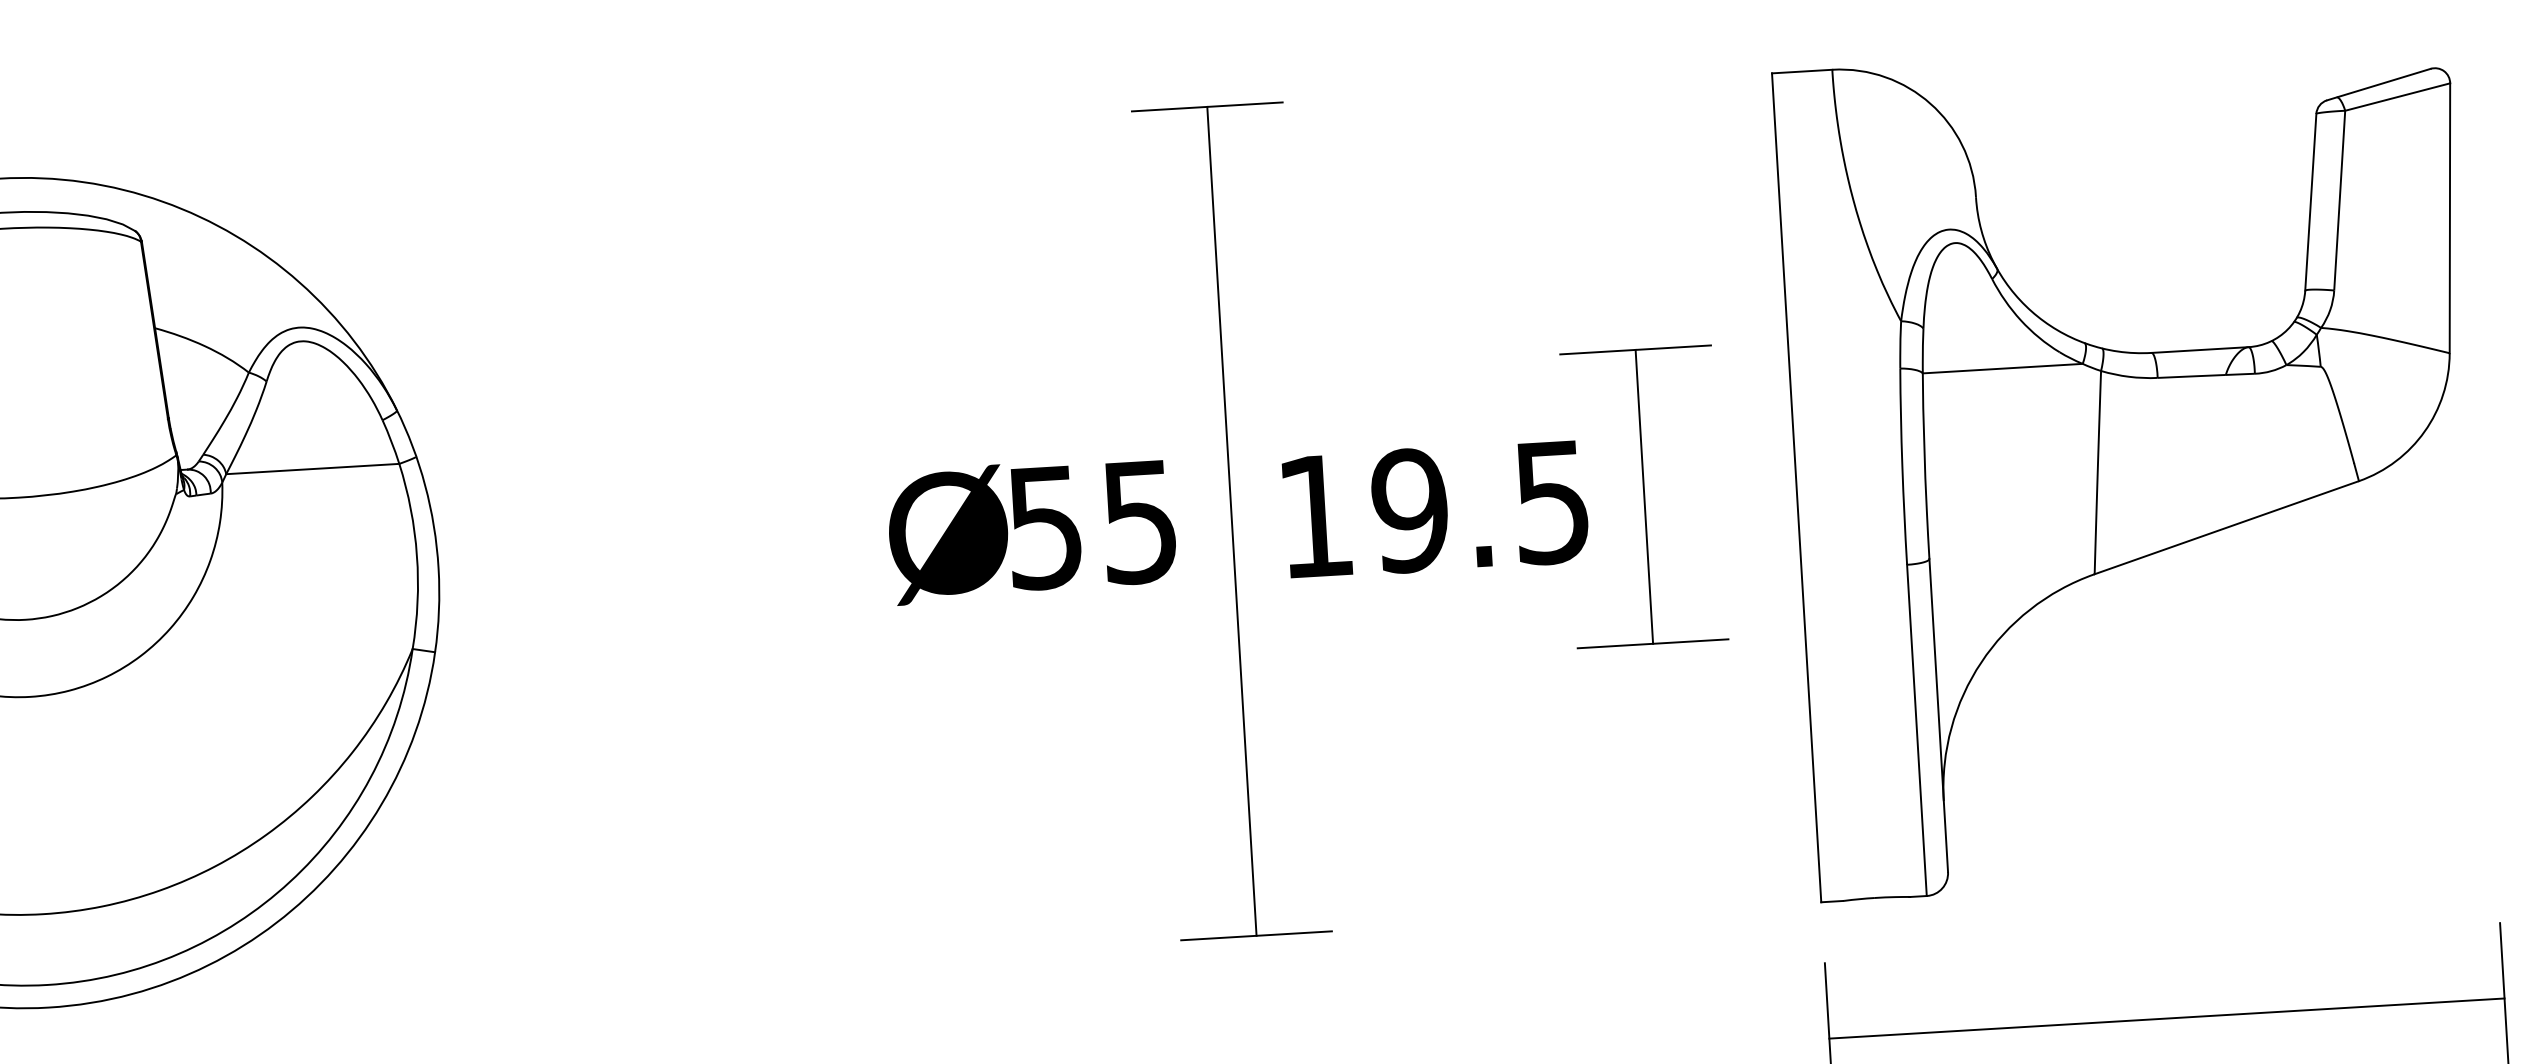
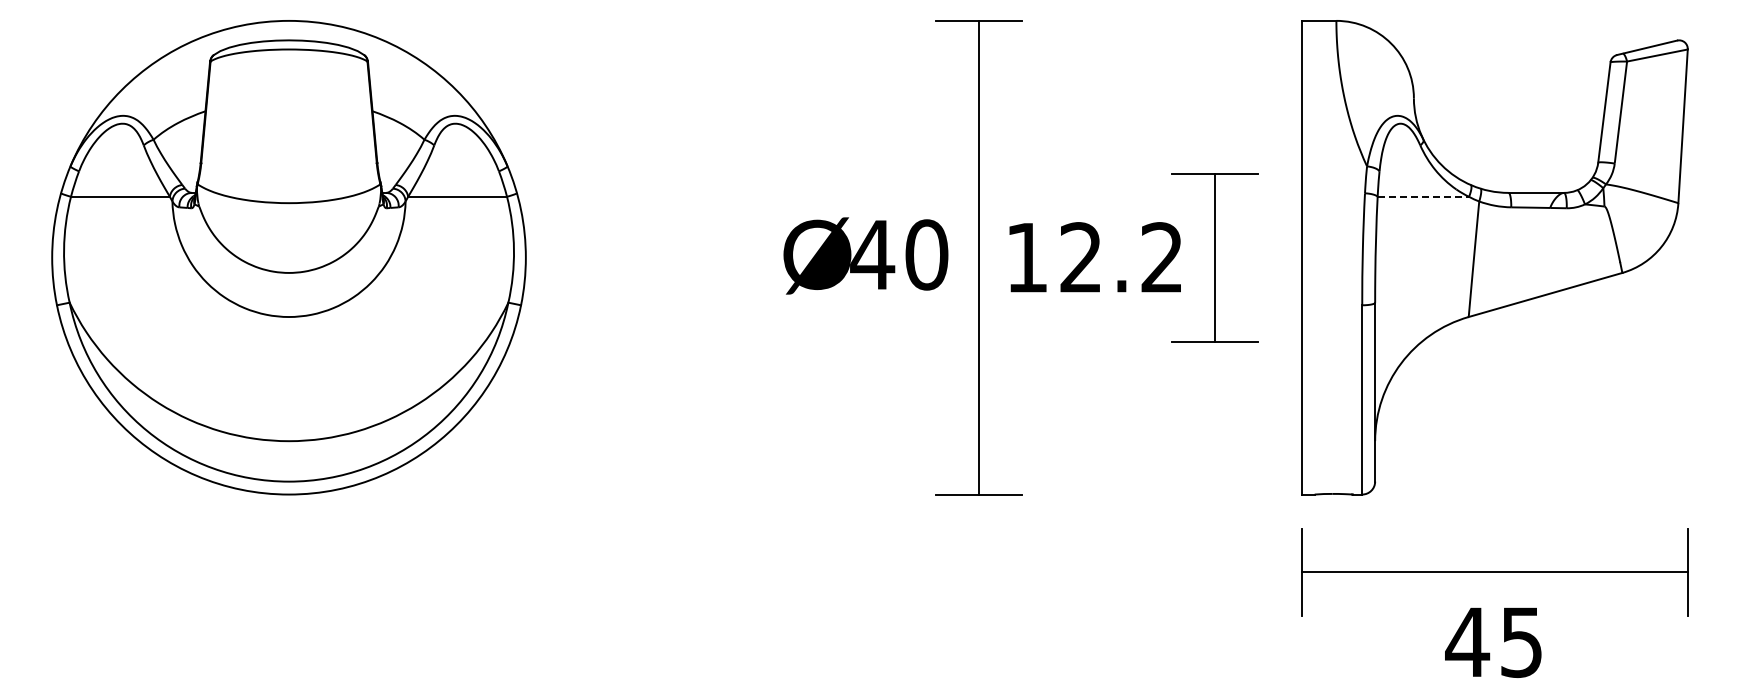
line: (2002, 368) -> (1423, 196), solid -> dashed
text: (1479, 506) -> (1120, 257), 19.5 -> 12.2
text: (1092, 524) -> (899, 254), 55 -> 40

